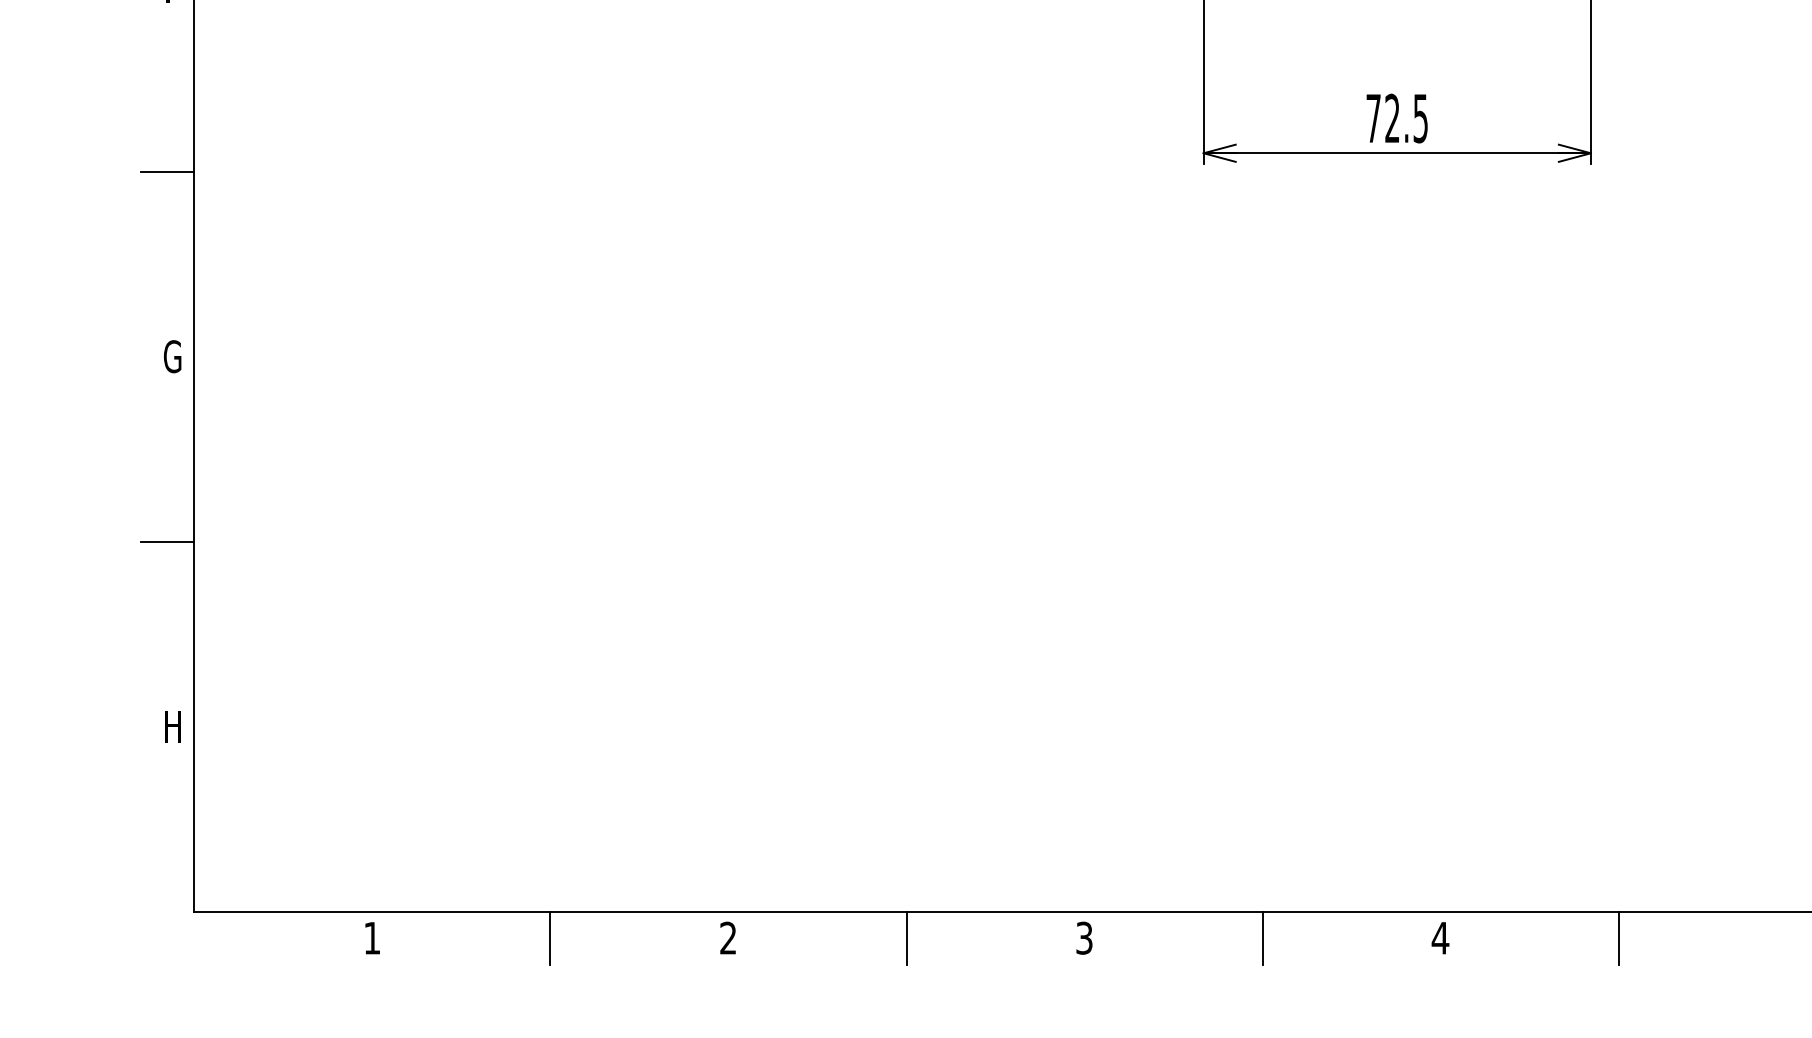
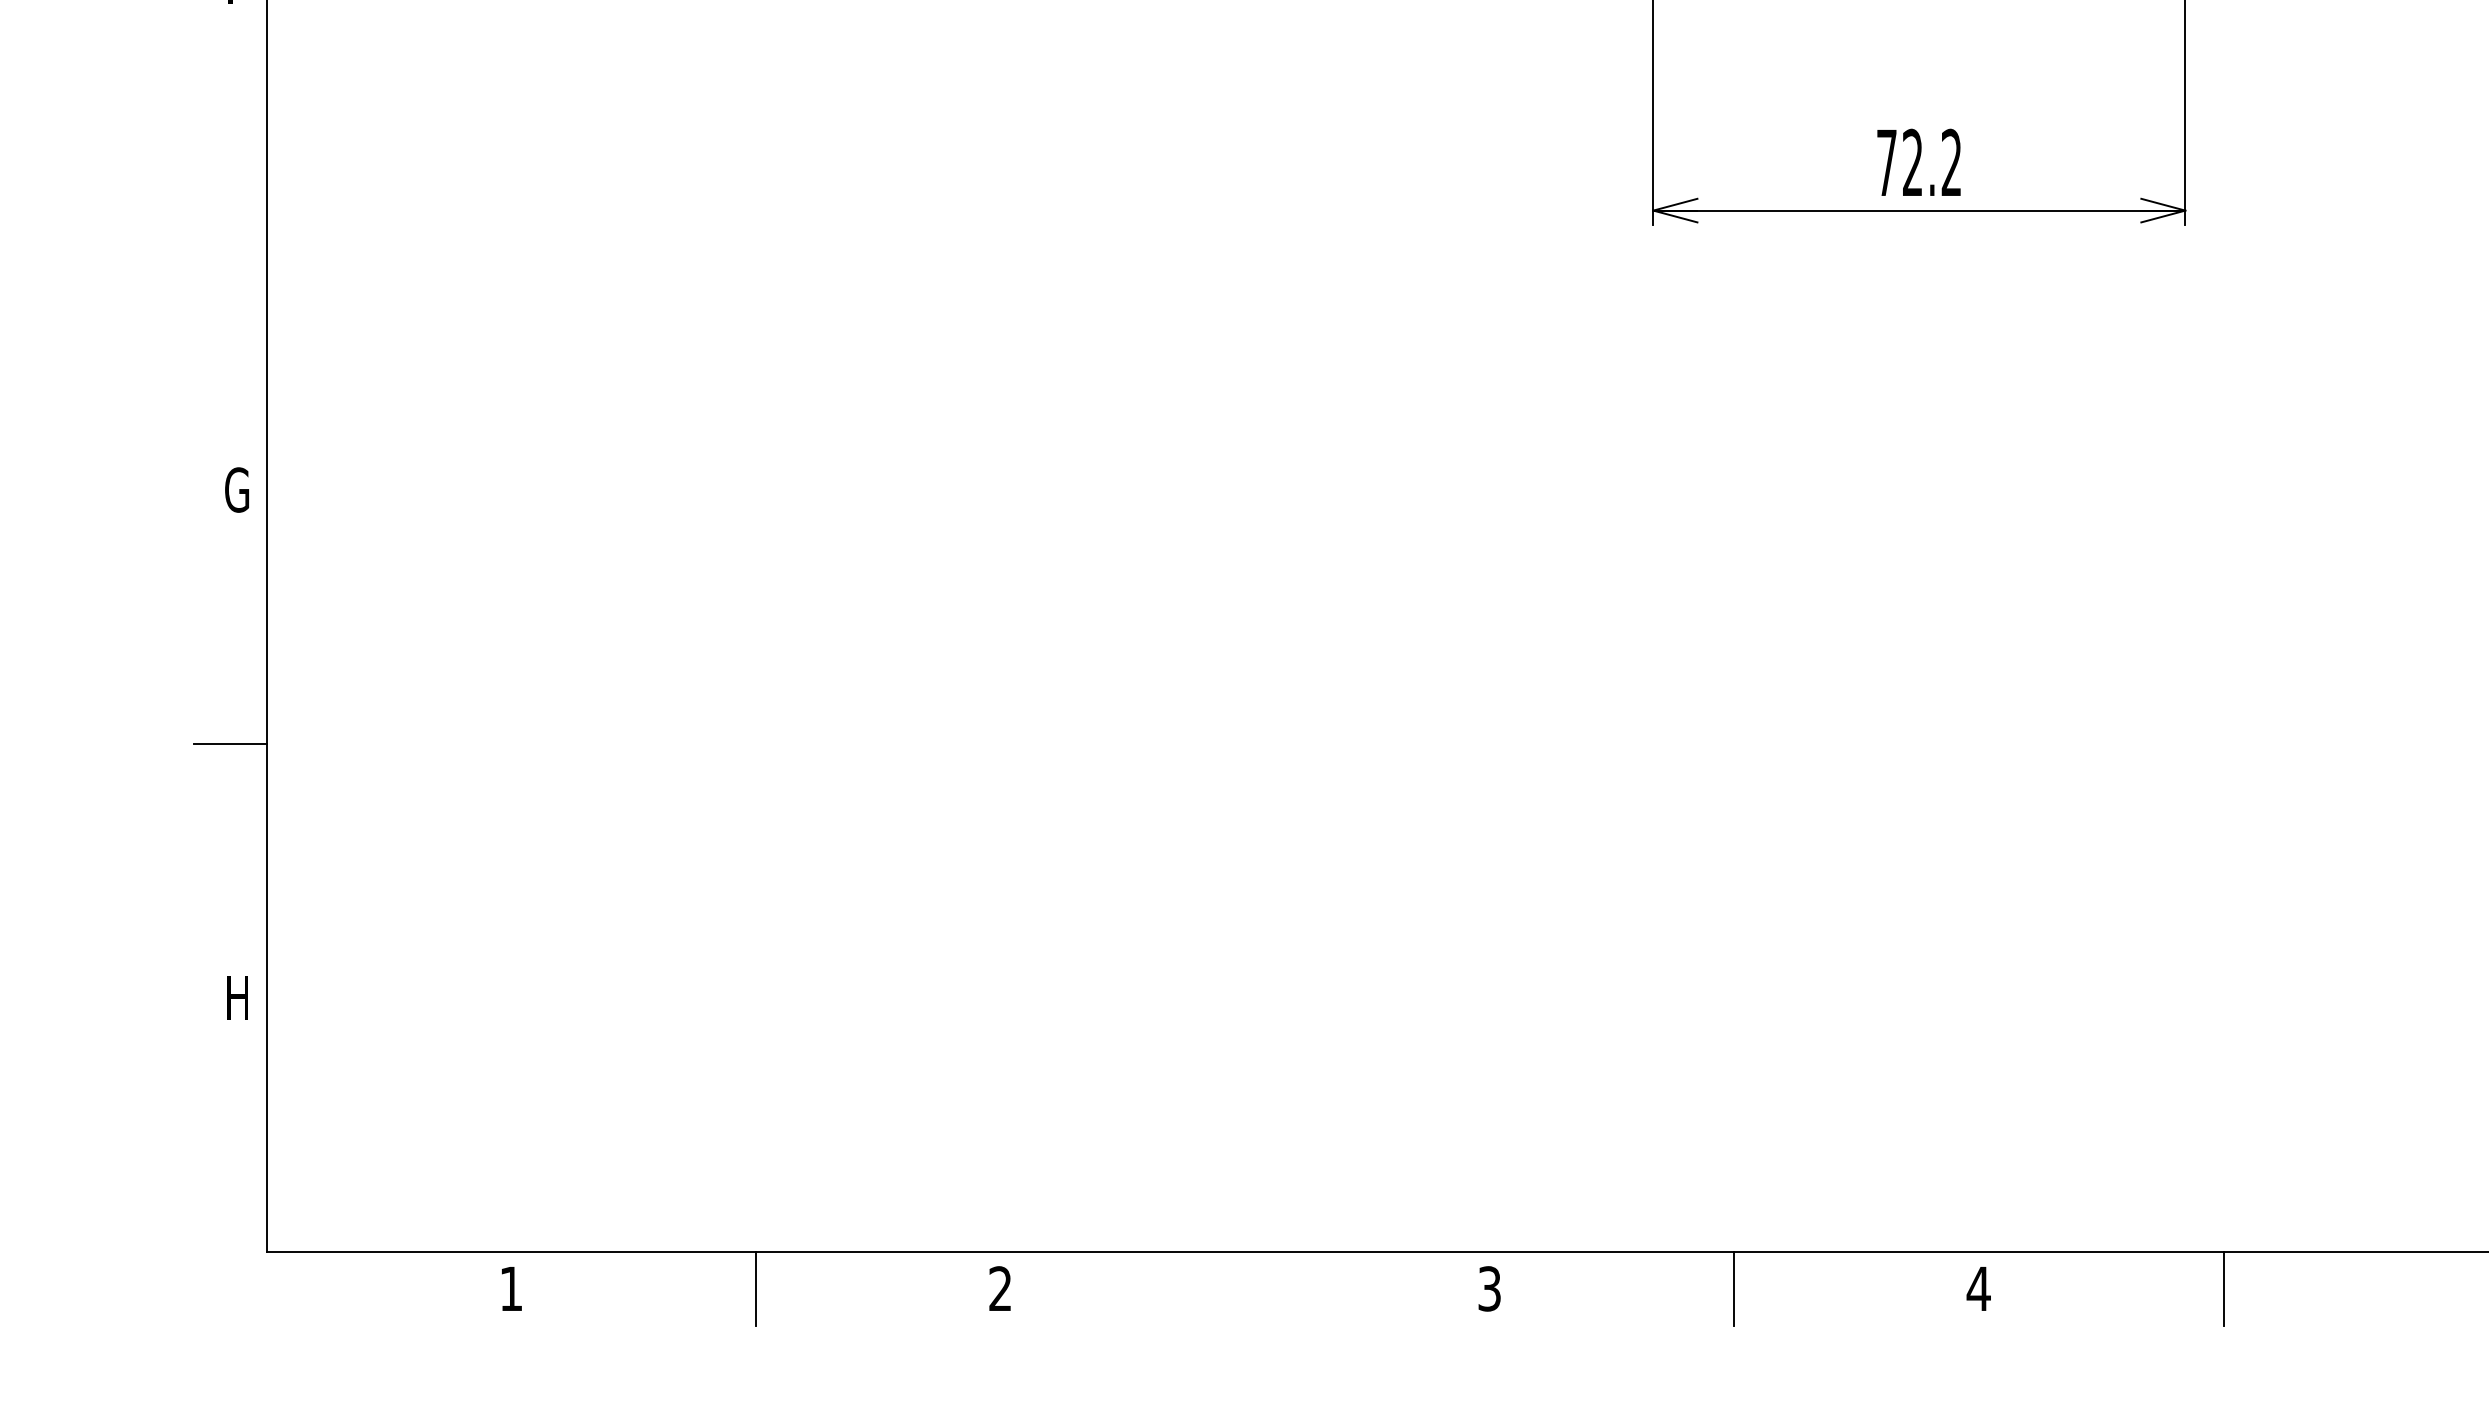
text: (1420, 118) -> (1951, 162), 72.5 -> 72.2
line: (167, 171) -> (230, 235), removed
line: (906, 937) -> (1245, 1287), removed

